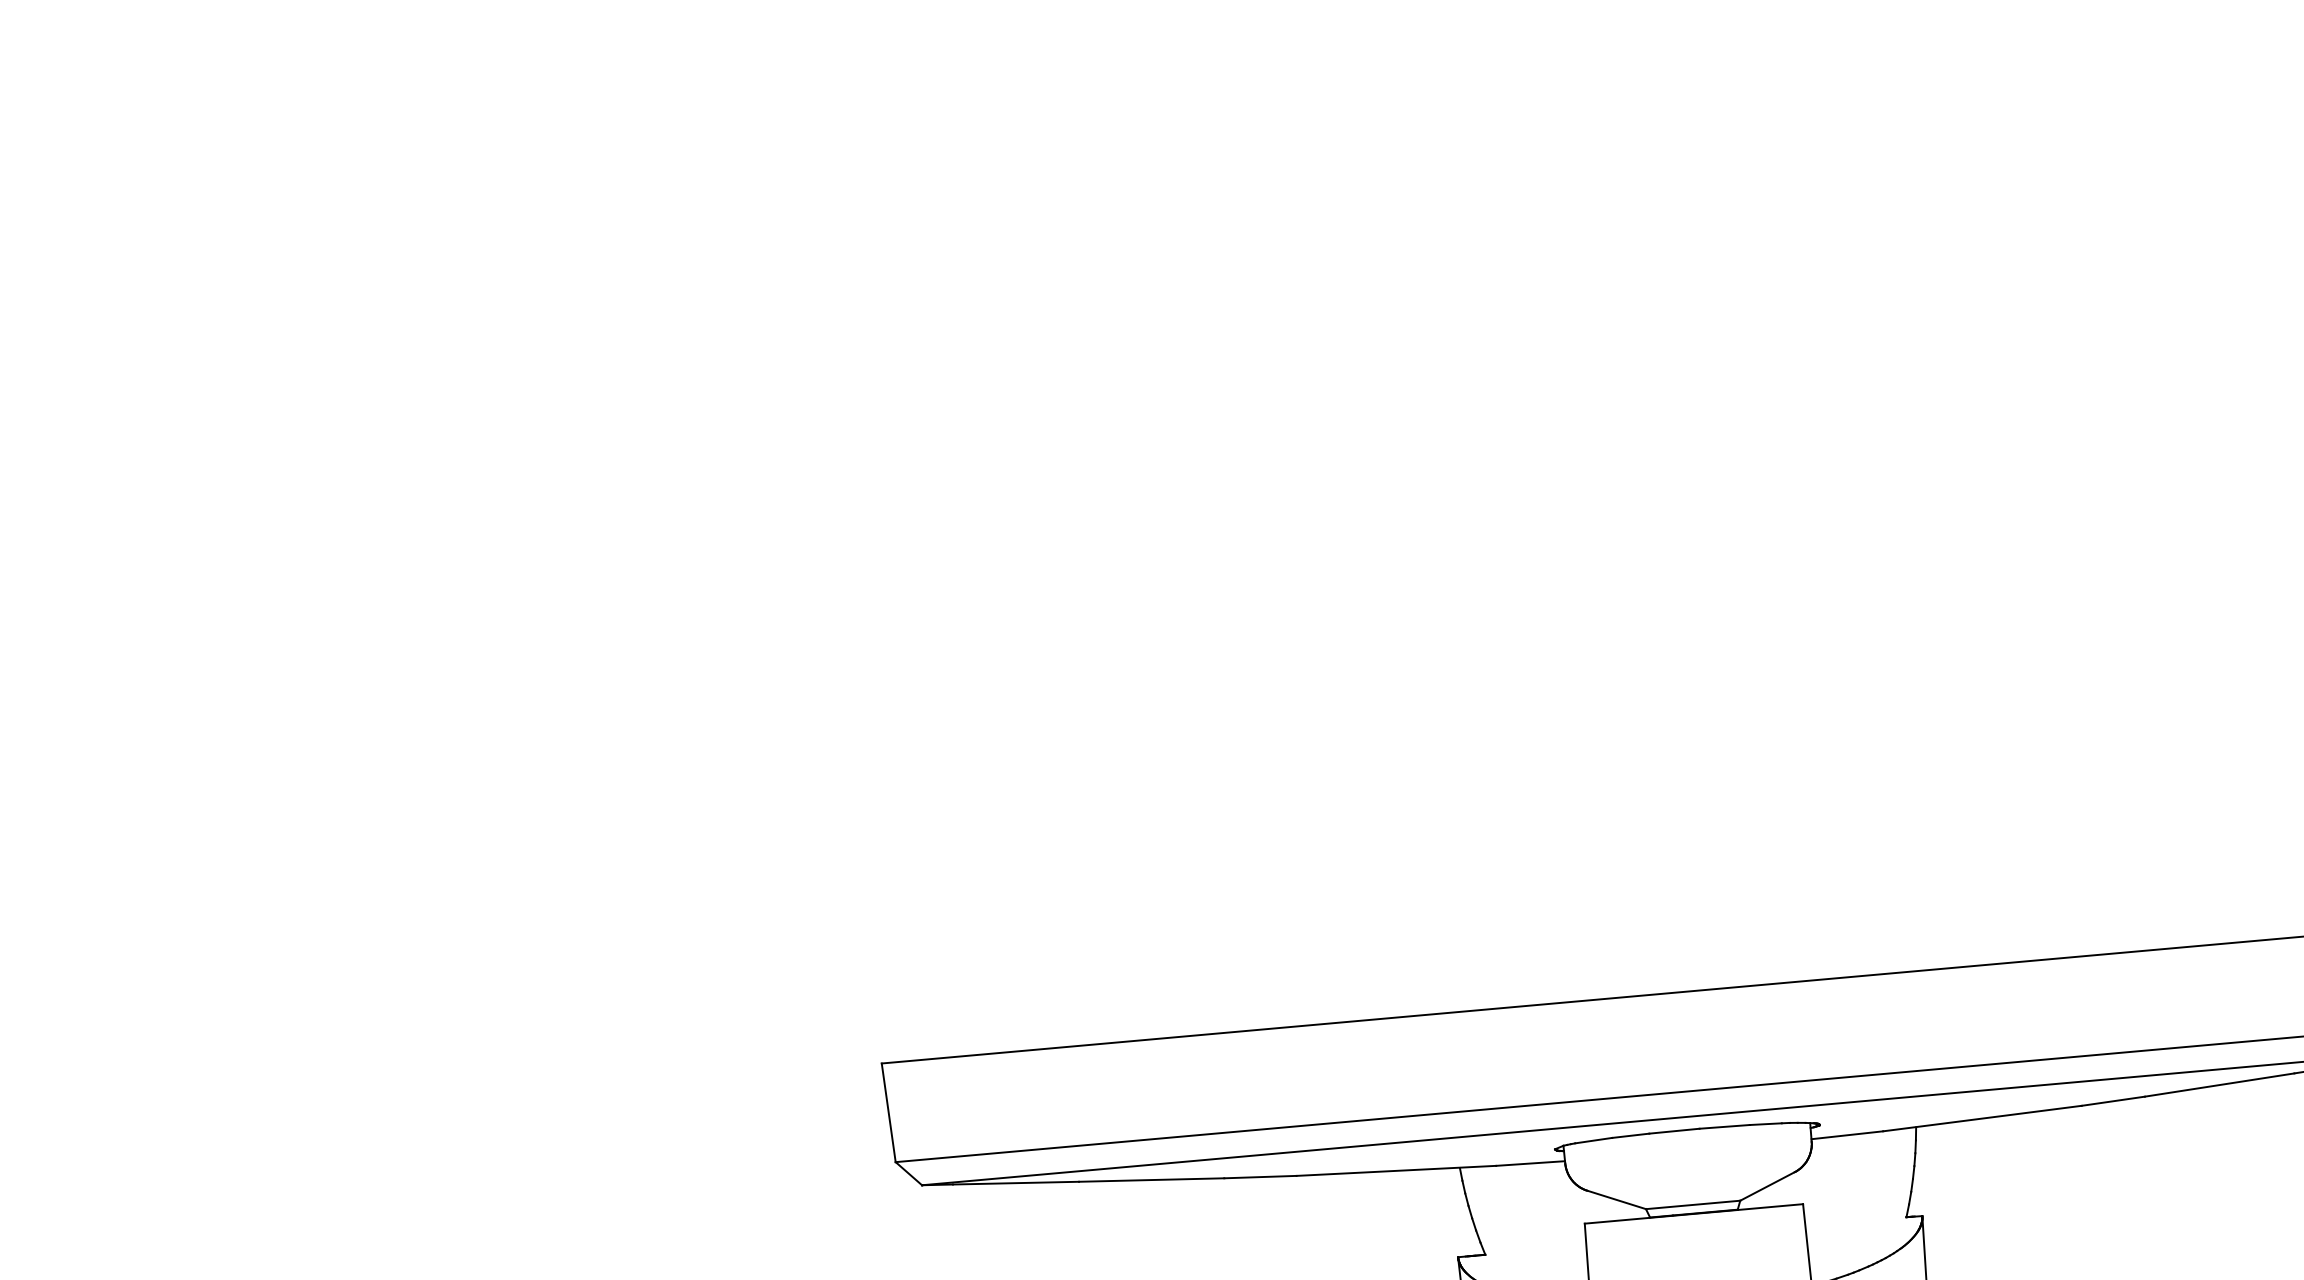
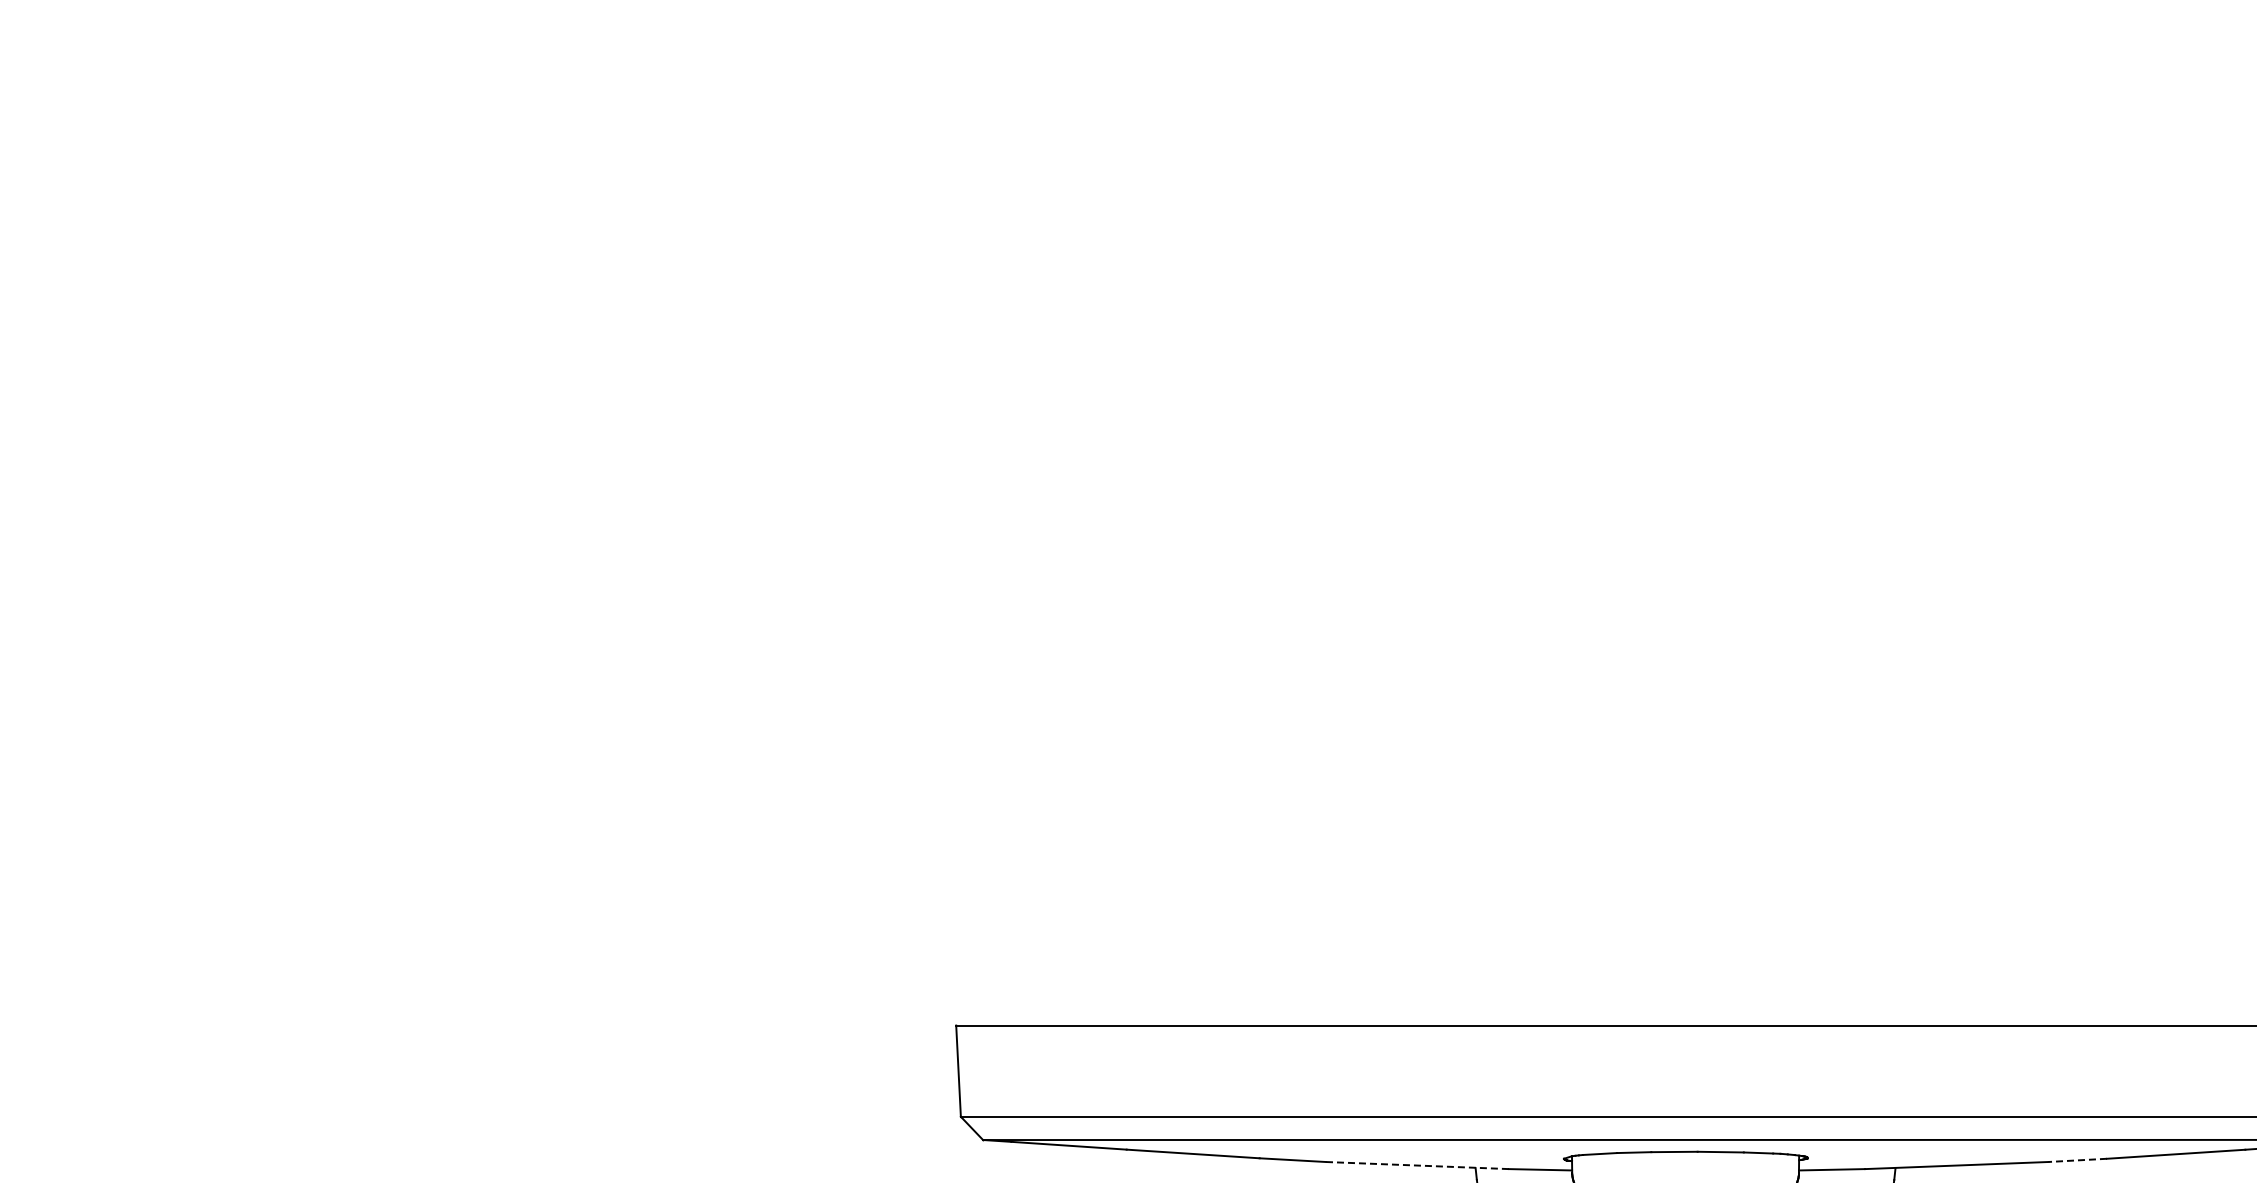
line: (2113, 1101) -> (2077, 1160), solid -> dashed
line: (1396, 1170) -> (1417, 1165), solid -> dashed

